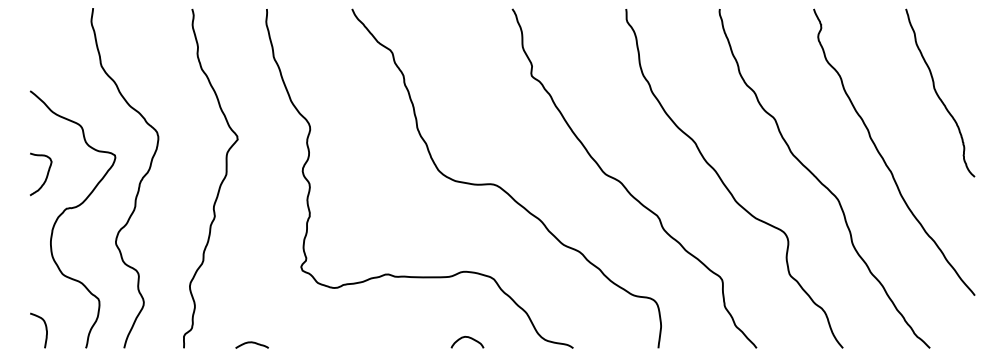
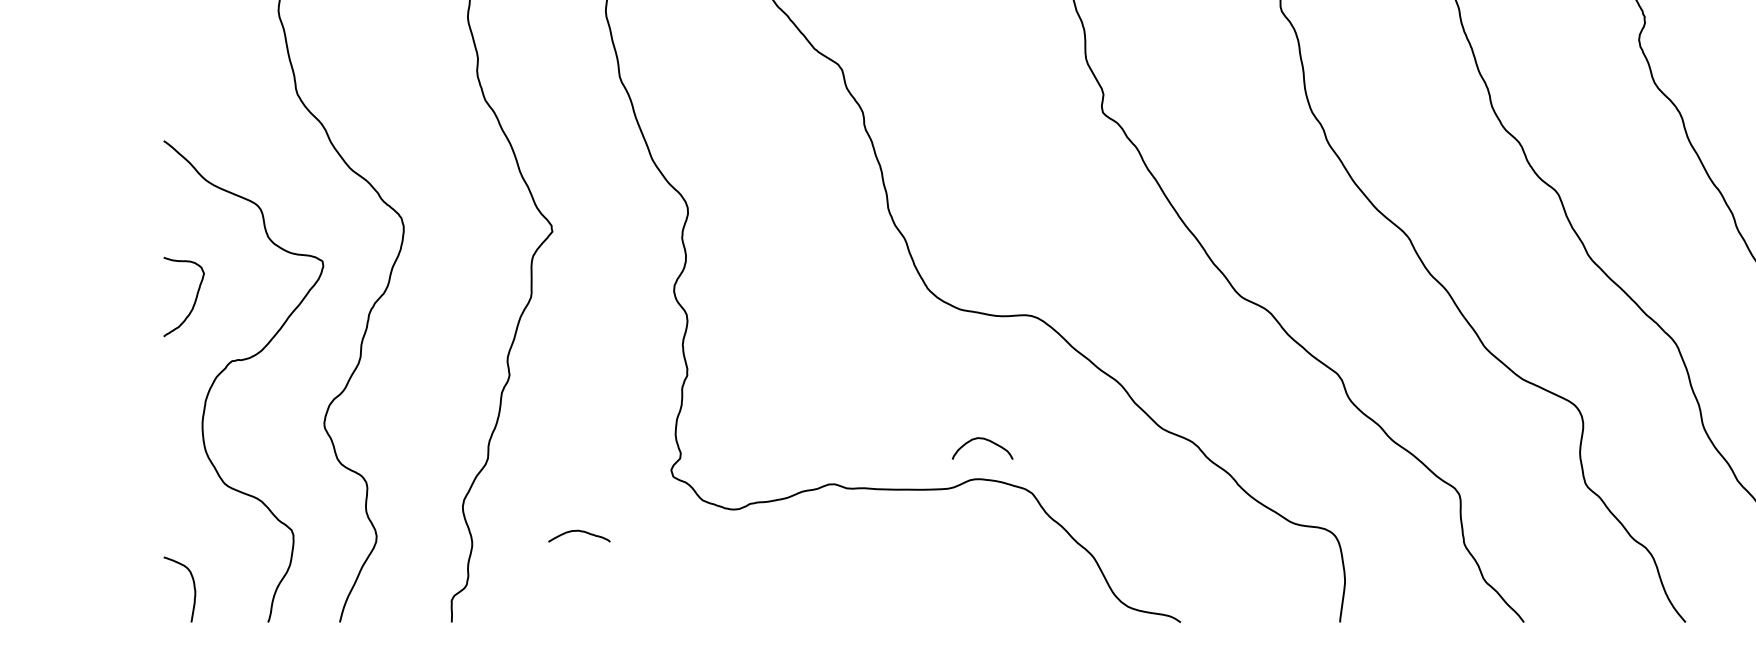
curve: (468, 338) -> (984, 441), moved
curve: (251, 343) -> (578, 532), moved

